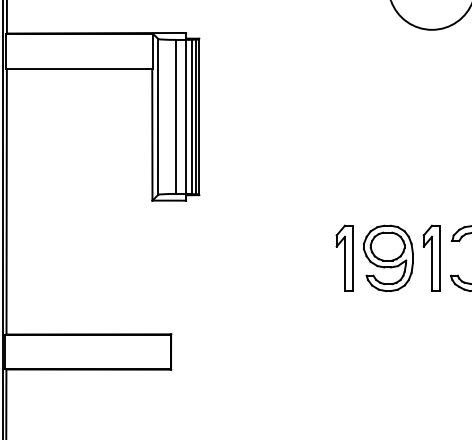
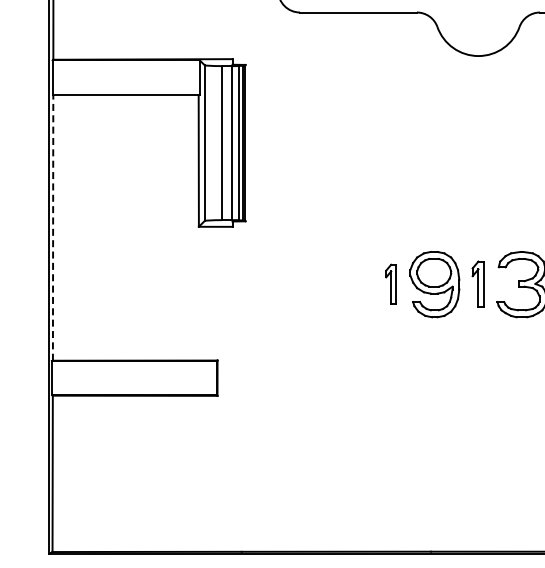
line: (7, 201) -> (53, 227), solid -> dashed
part: (344, 257) -> (390, 283), size x0.6
part: (432, 257) -> (478, 283), size x0.7

